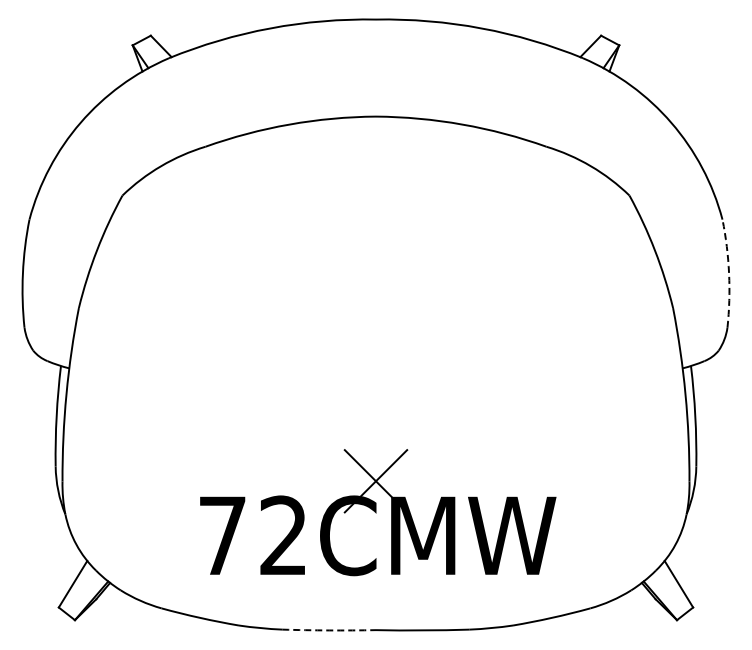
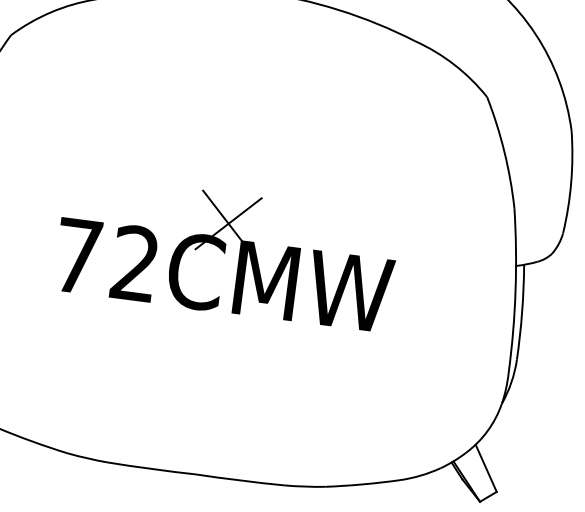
arc: (729, 273) -> (571, 182), dashed -> solid
part: (378, 512) -> (227, 253), moved
arc: (329, 630) -> (152, 469), dashed -> solid

